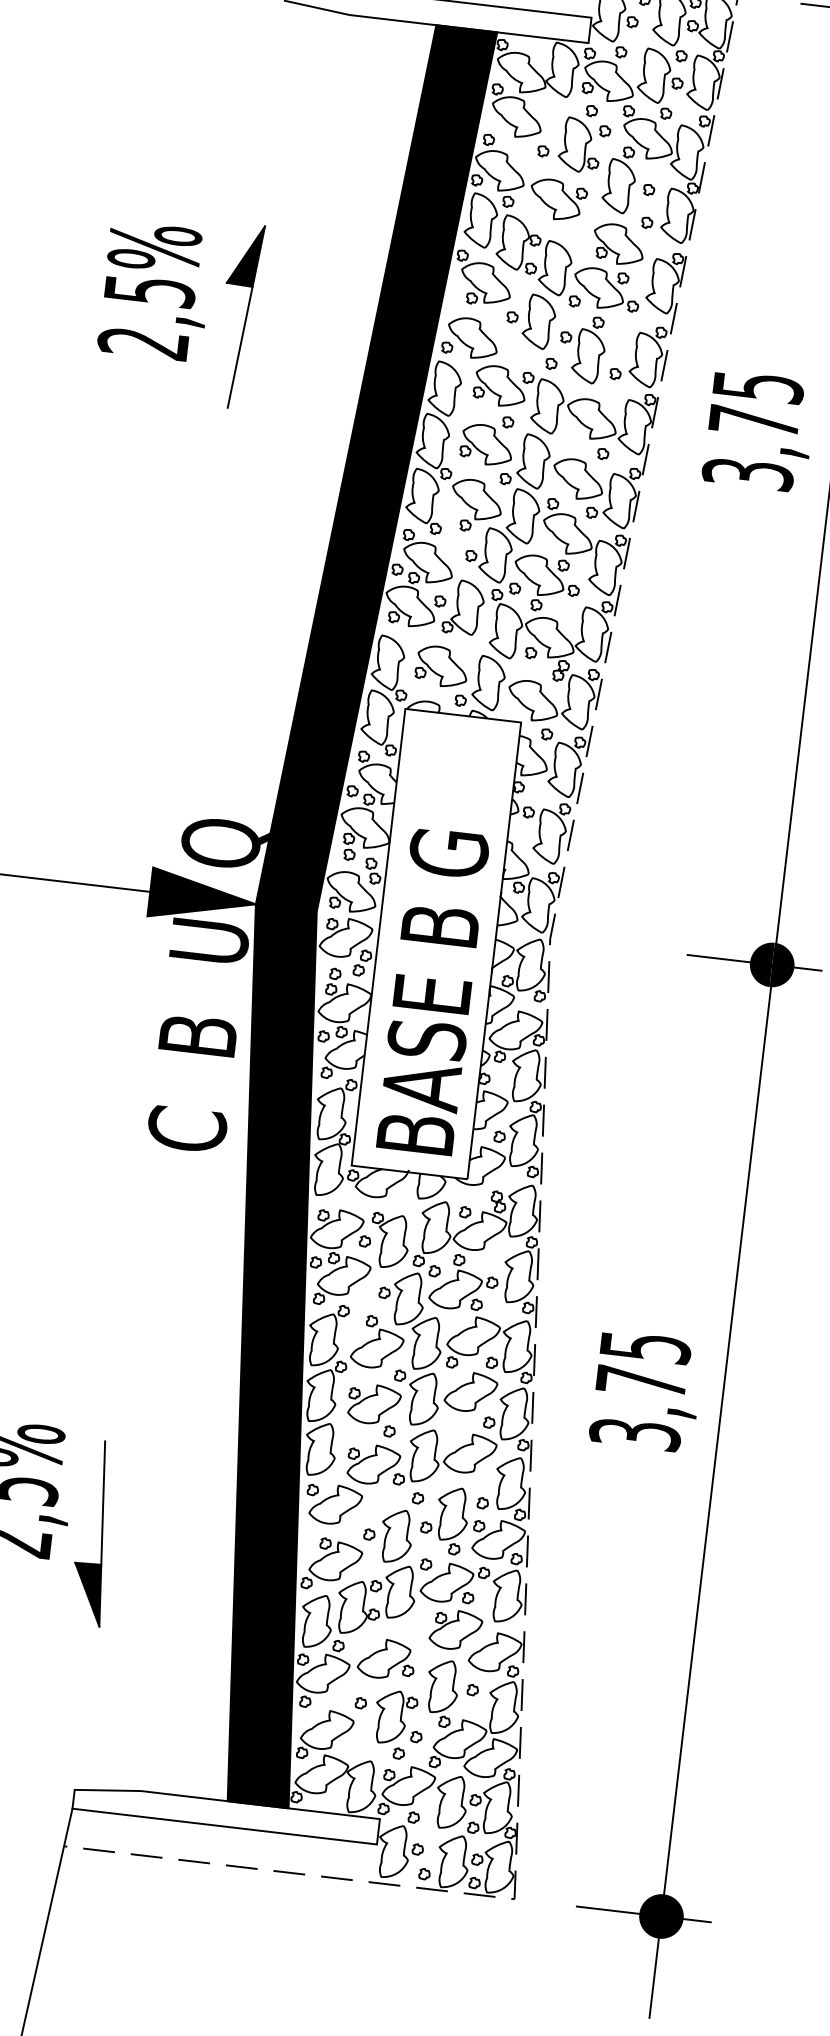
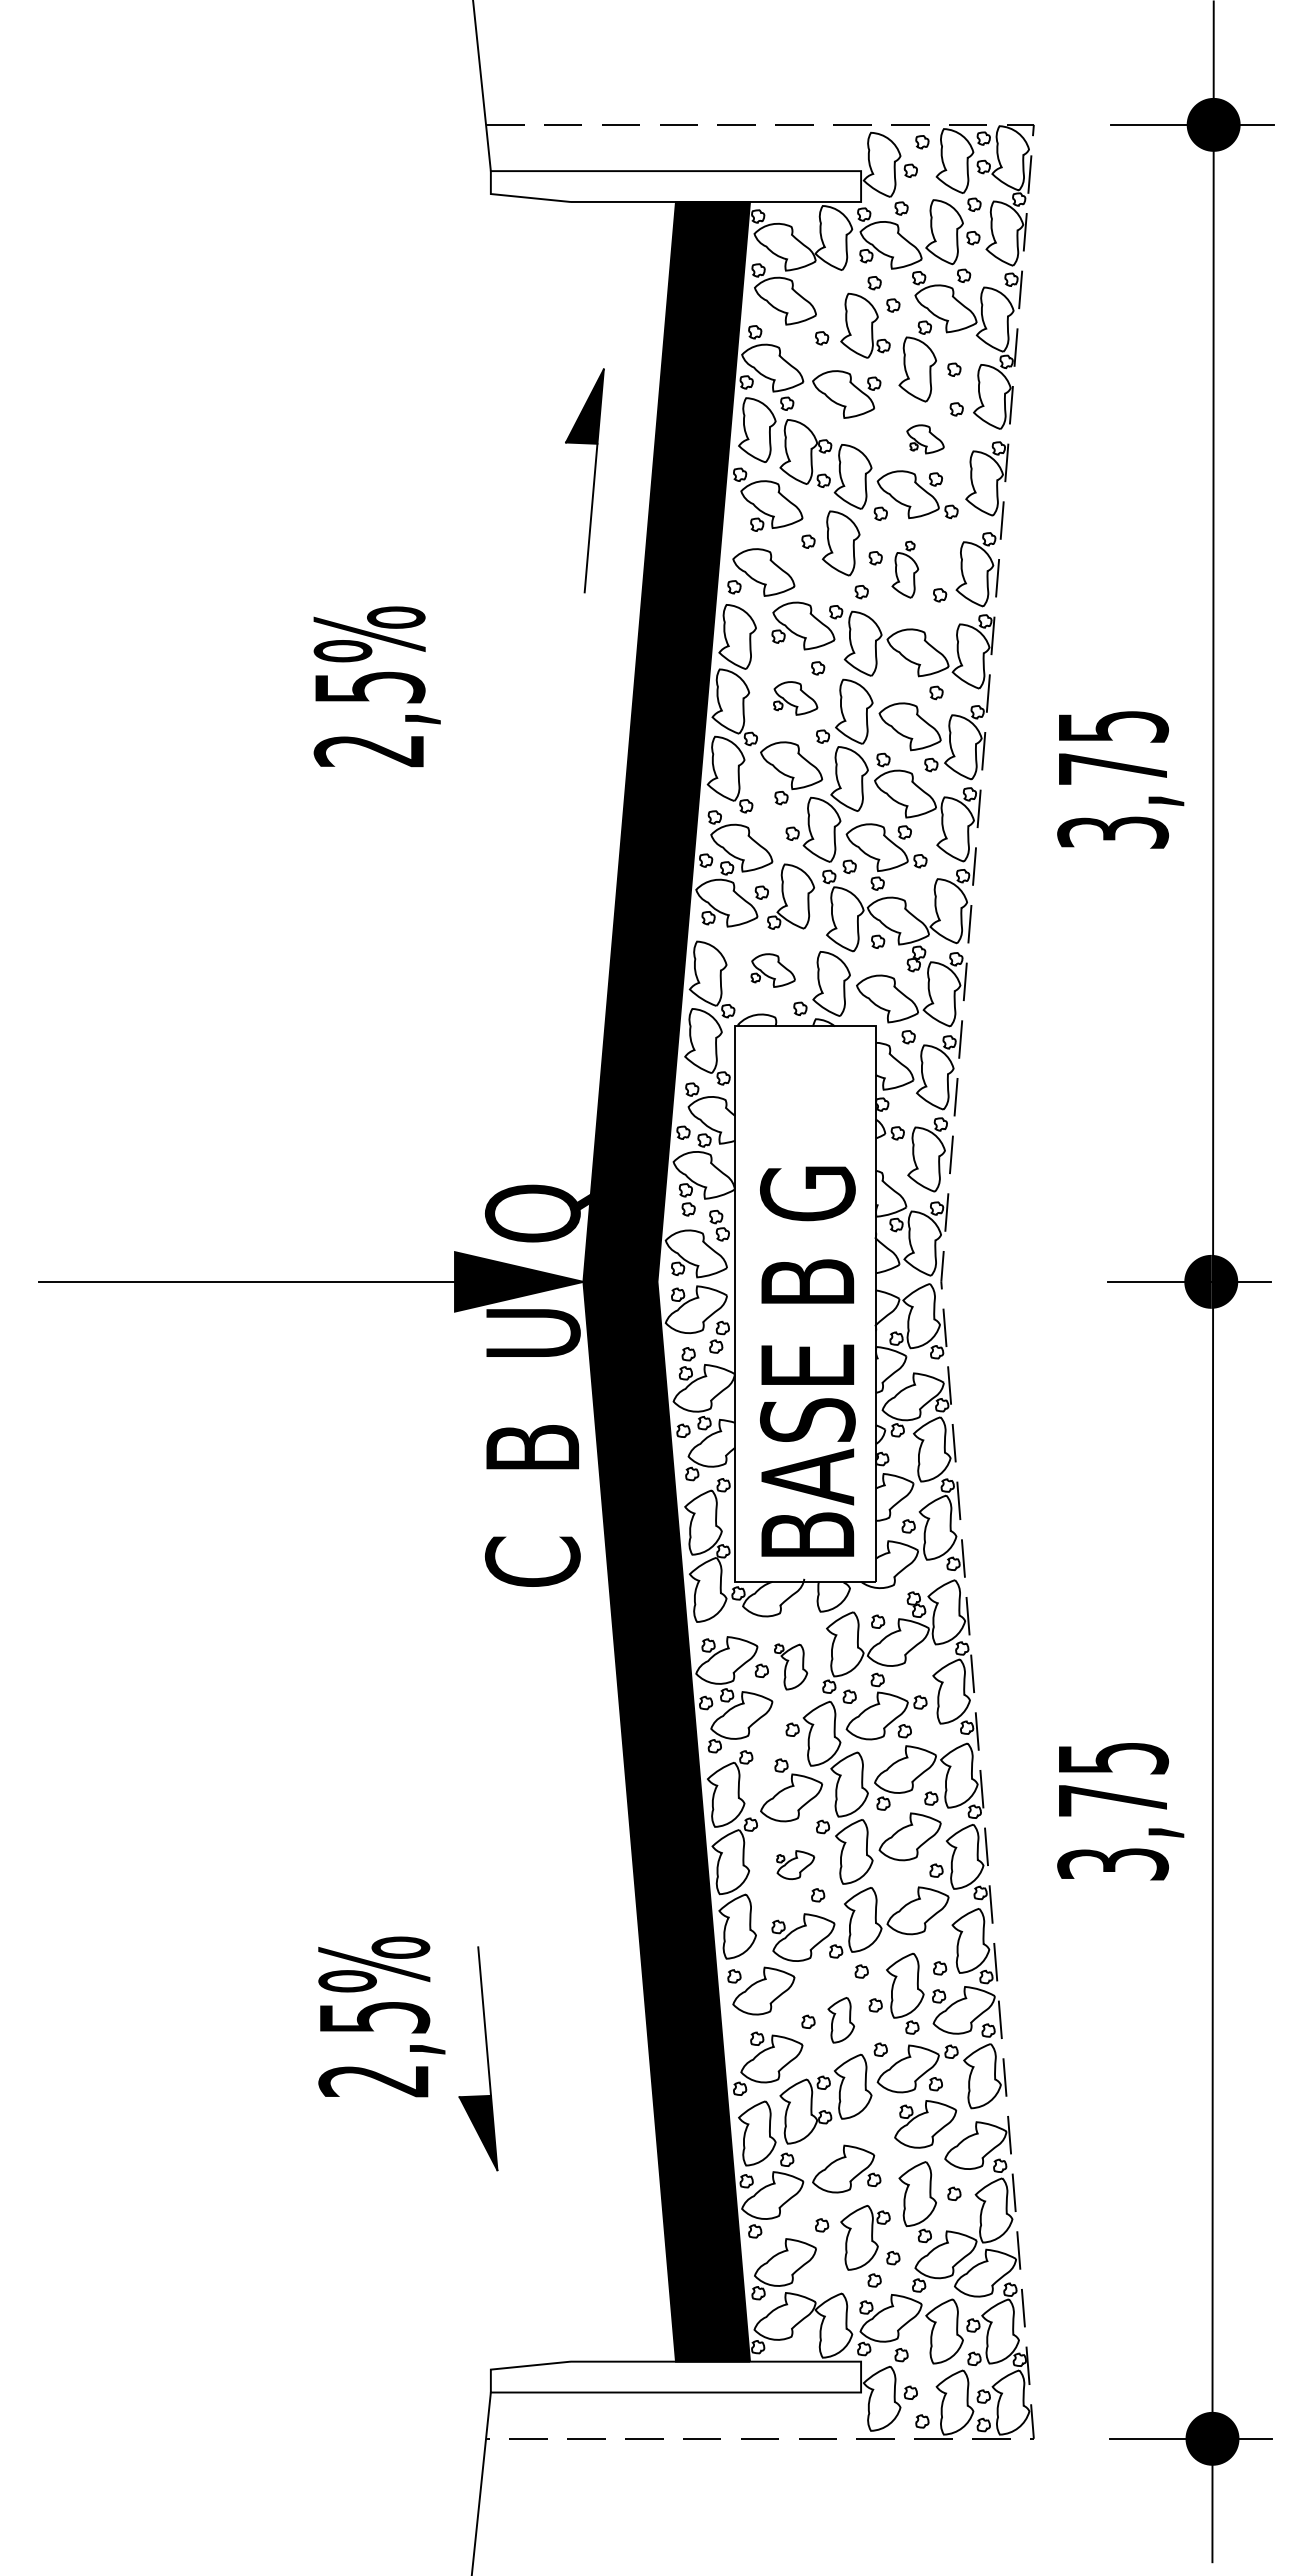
part: (618, 244) -> (925, 439), size x0.6
text: (155, 291) -> (376, 686), moved
part: (245, 316) -> (593, 480), moved
part: (589, 349) -> (905, 569), size x0.7
text: (759, 431) -> (1120, 779), moved
part: (486, 445) -> (795, 698), size x0.7
part: (442, 666) -> (773, 970), size x0.7
part: (389, 1240) -> (790, 1666), size x0.7
part: (374, 1403) -> (795, 1864), size x0.6
part: (396, 1536) -> (841, 2020), size x0.7

